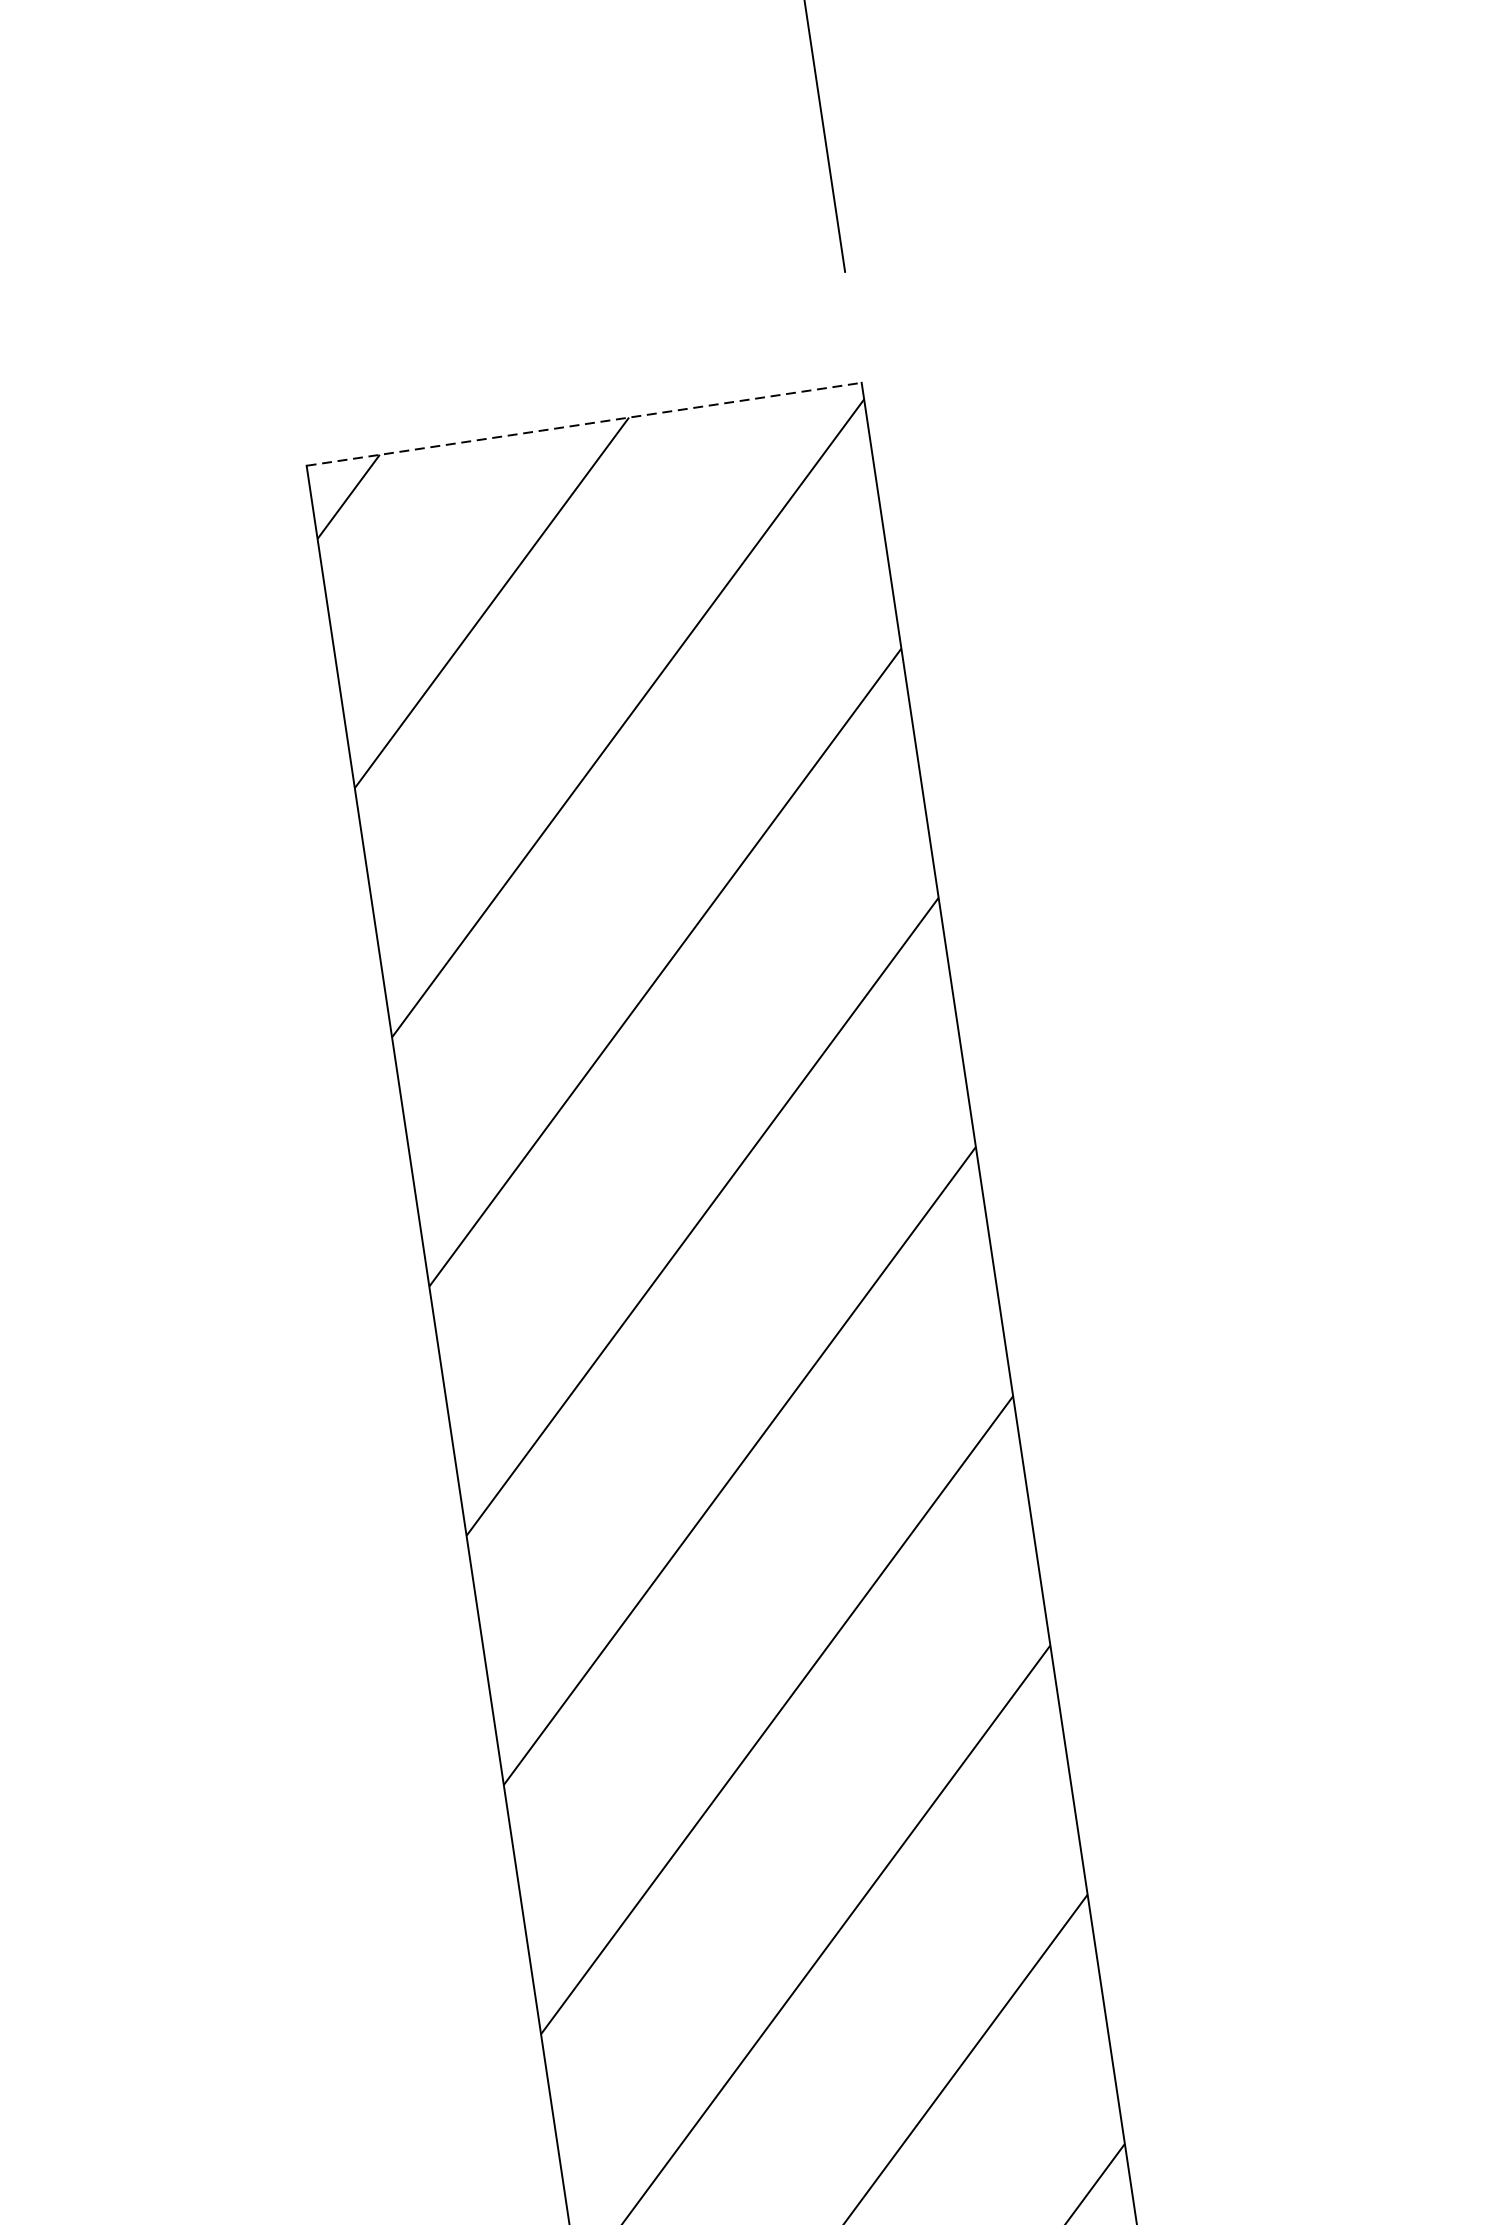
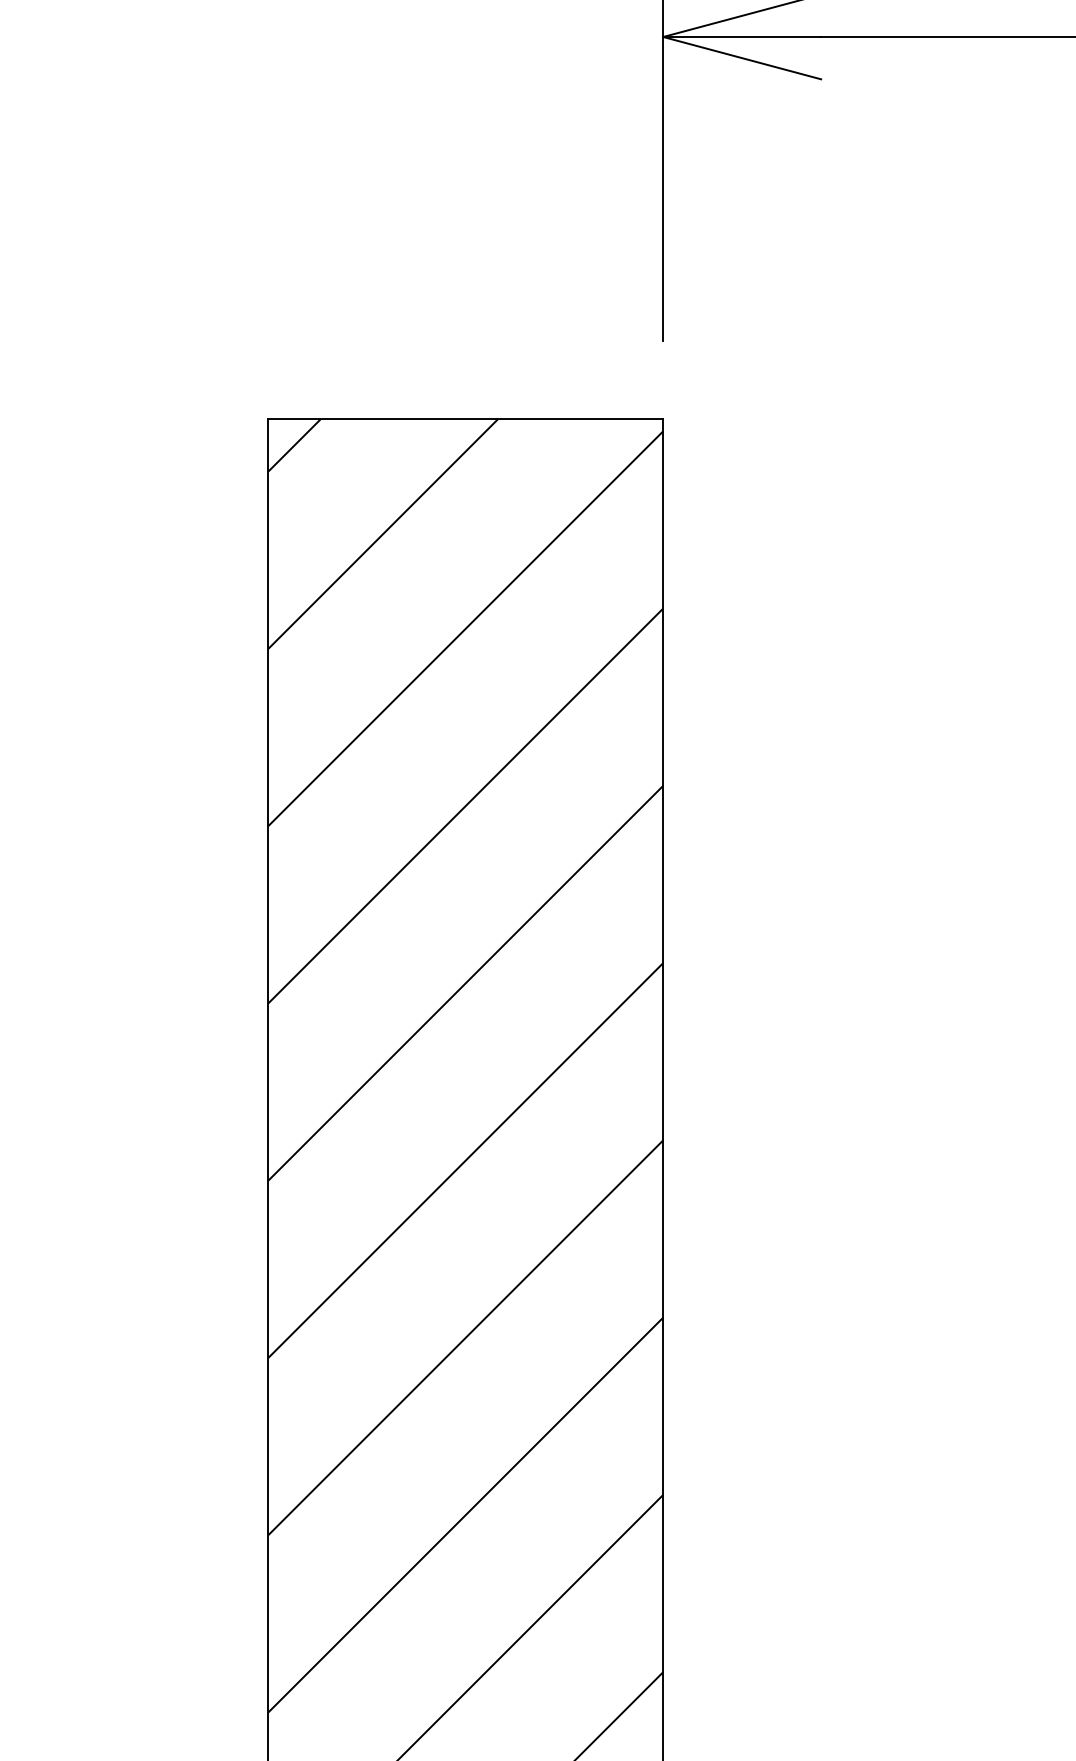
line: (585, 424) -> (466, 419), dashed -> solid

